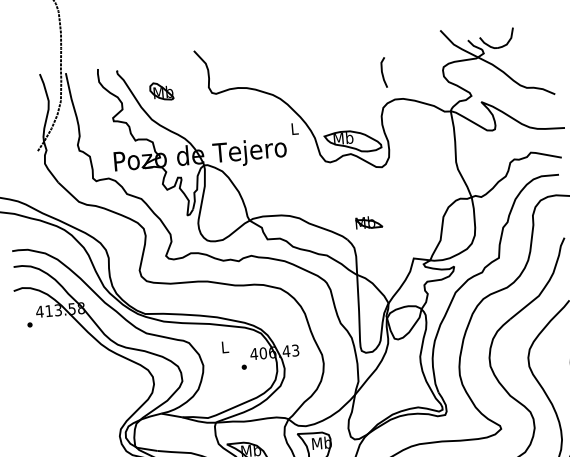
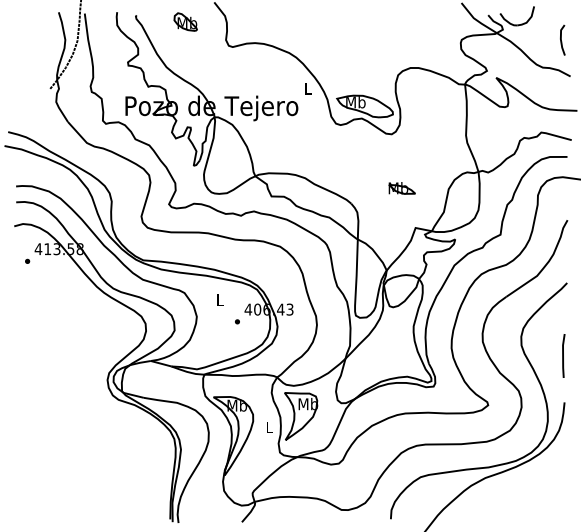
line: (382, 72) -> (561, 39), moved
part: (161, 90) -> (185, 21), moved
part: (368, 222) -> (401, 188), moved

